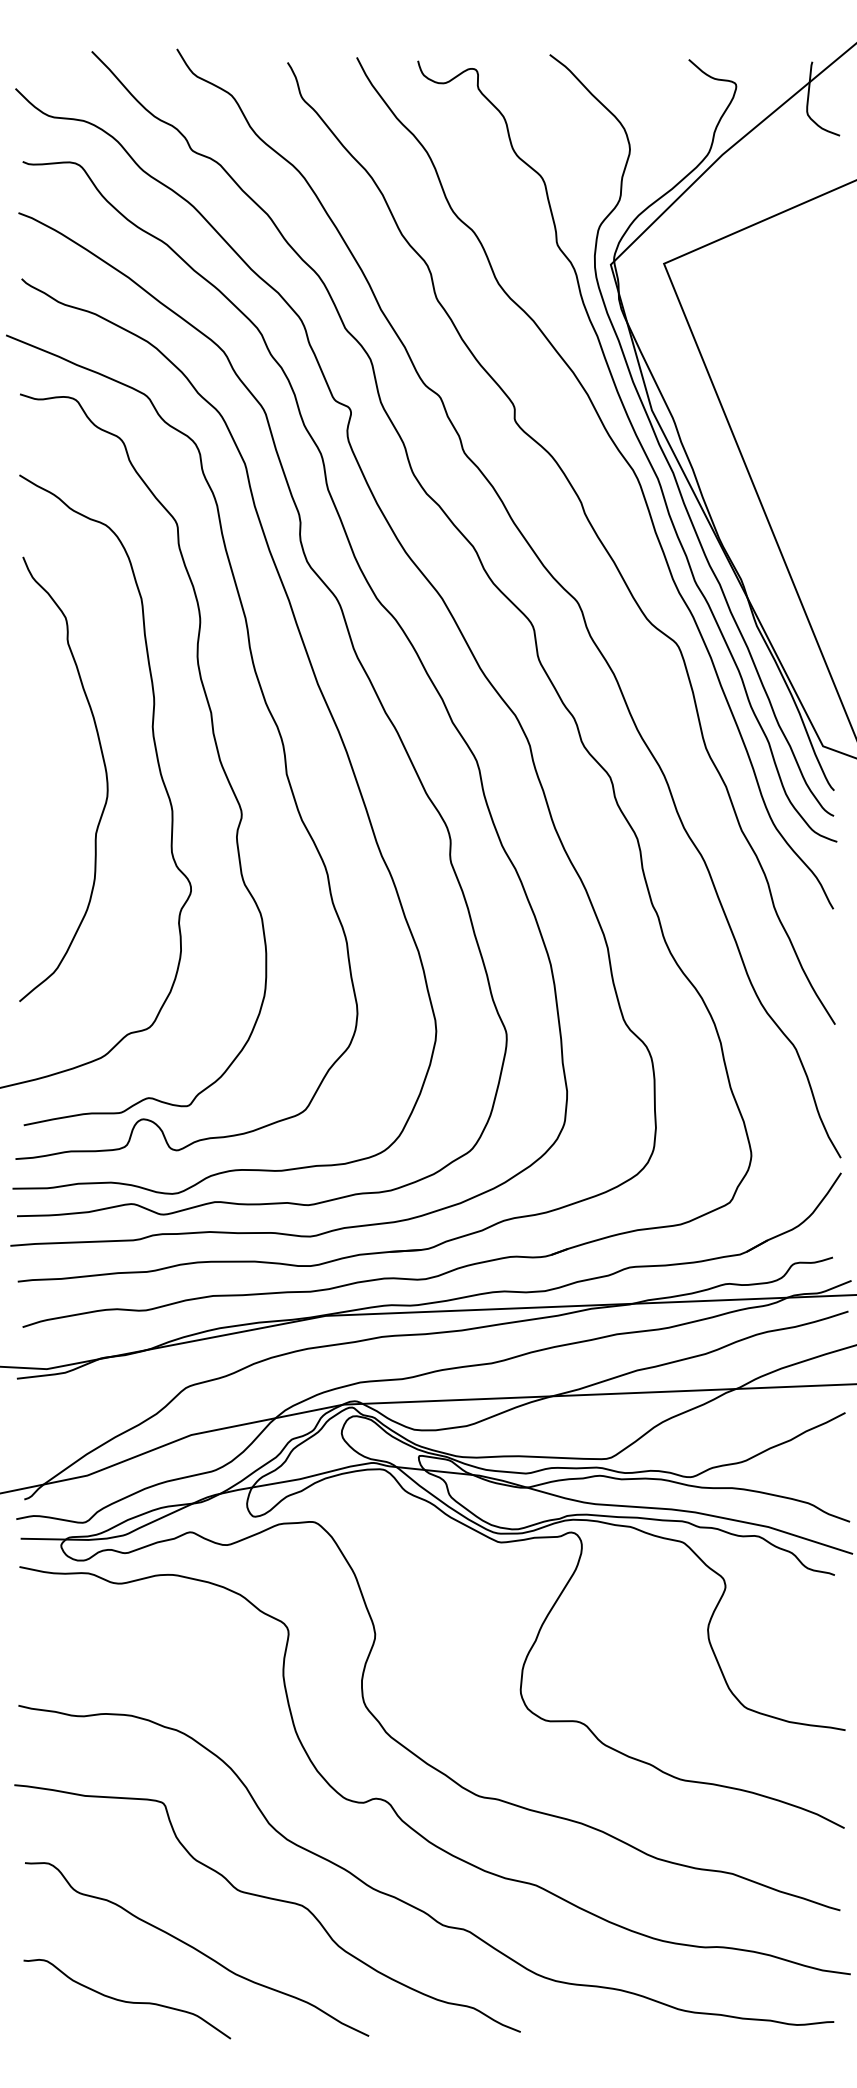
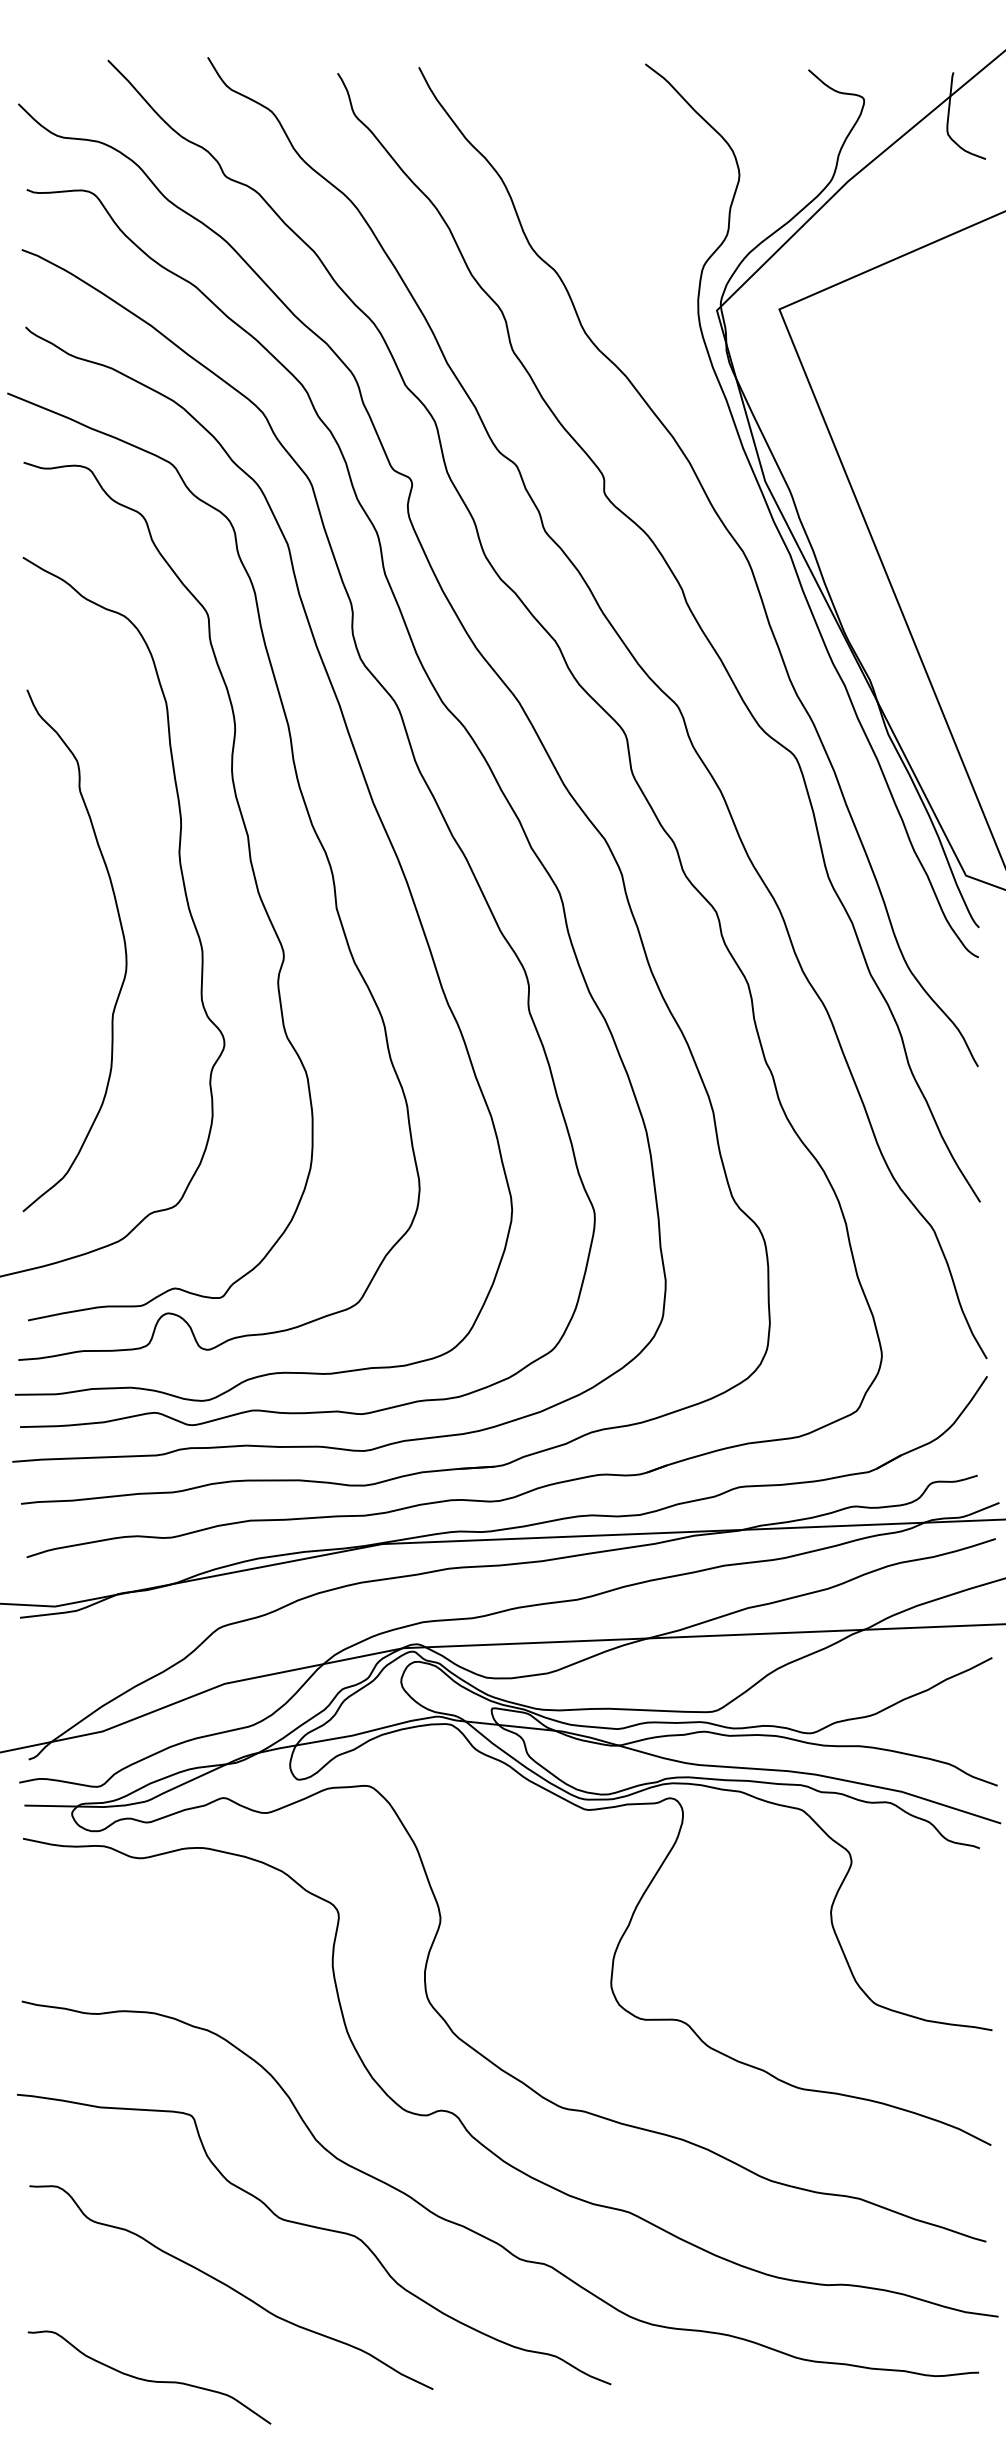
curve: (639, 444) -> (750, 521), removed
curve: (105, 776) -> (123, 947), moved
curve: (127, 2001) -> (149, 2380), moved

